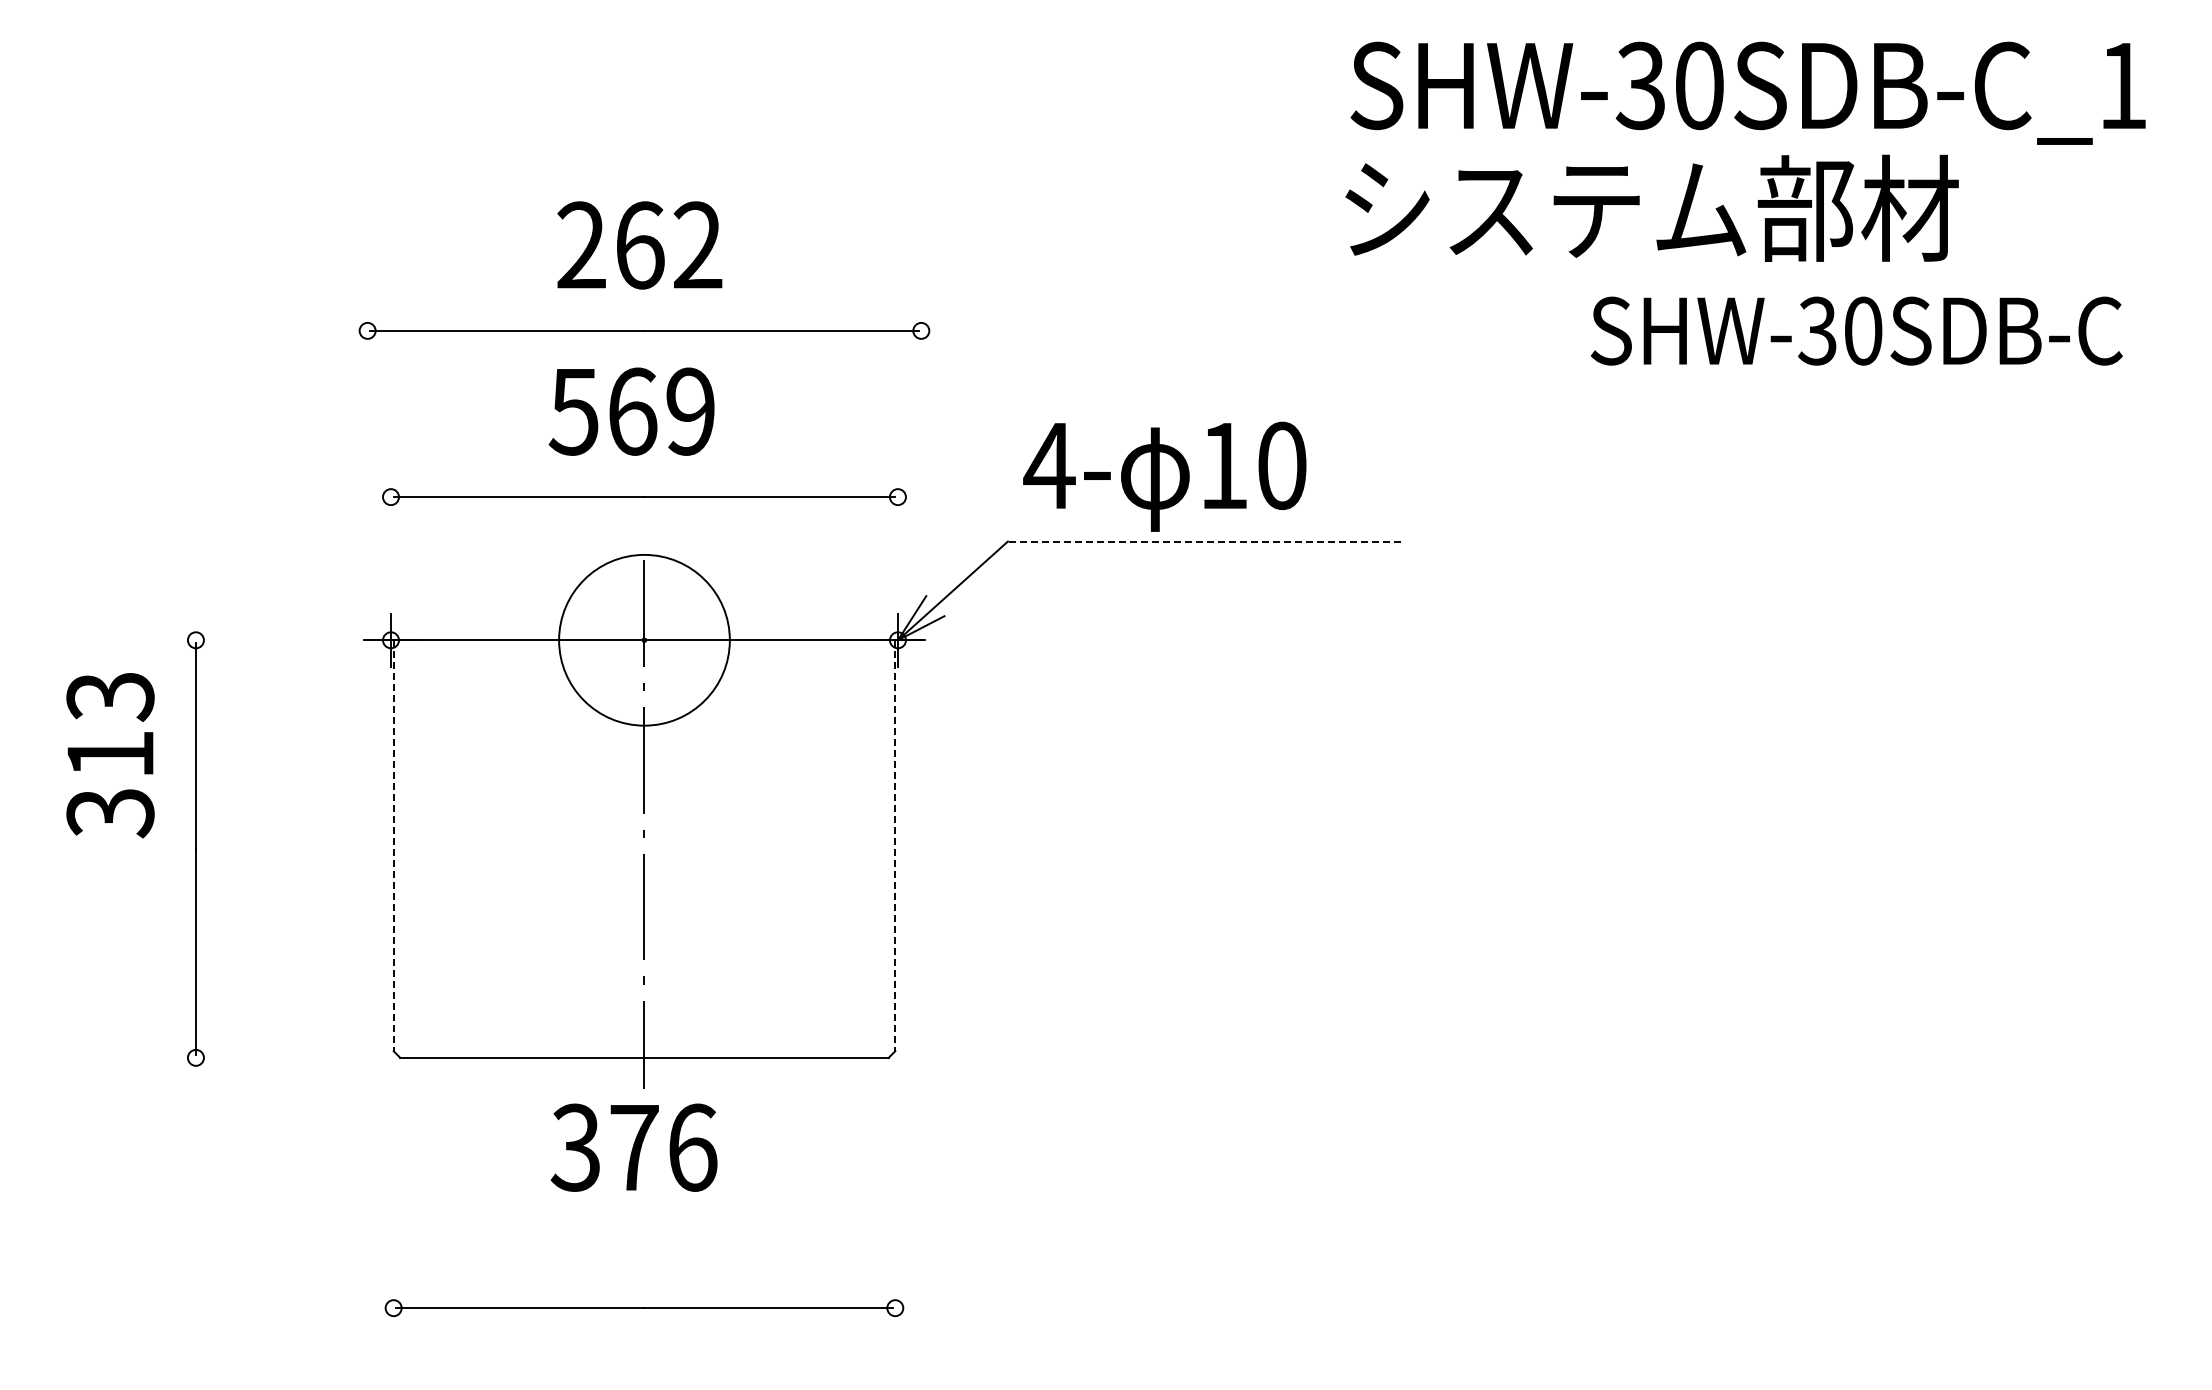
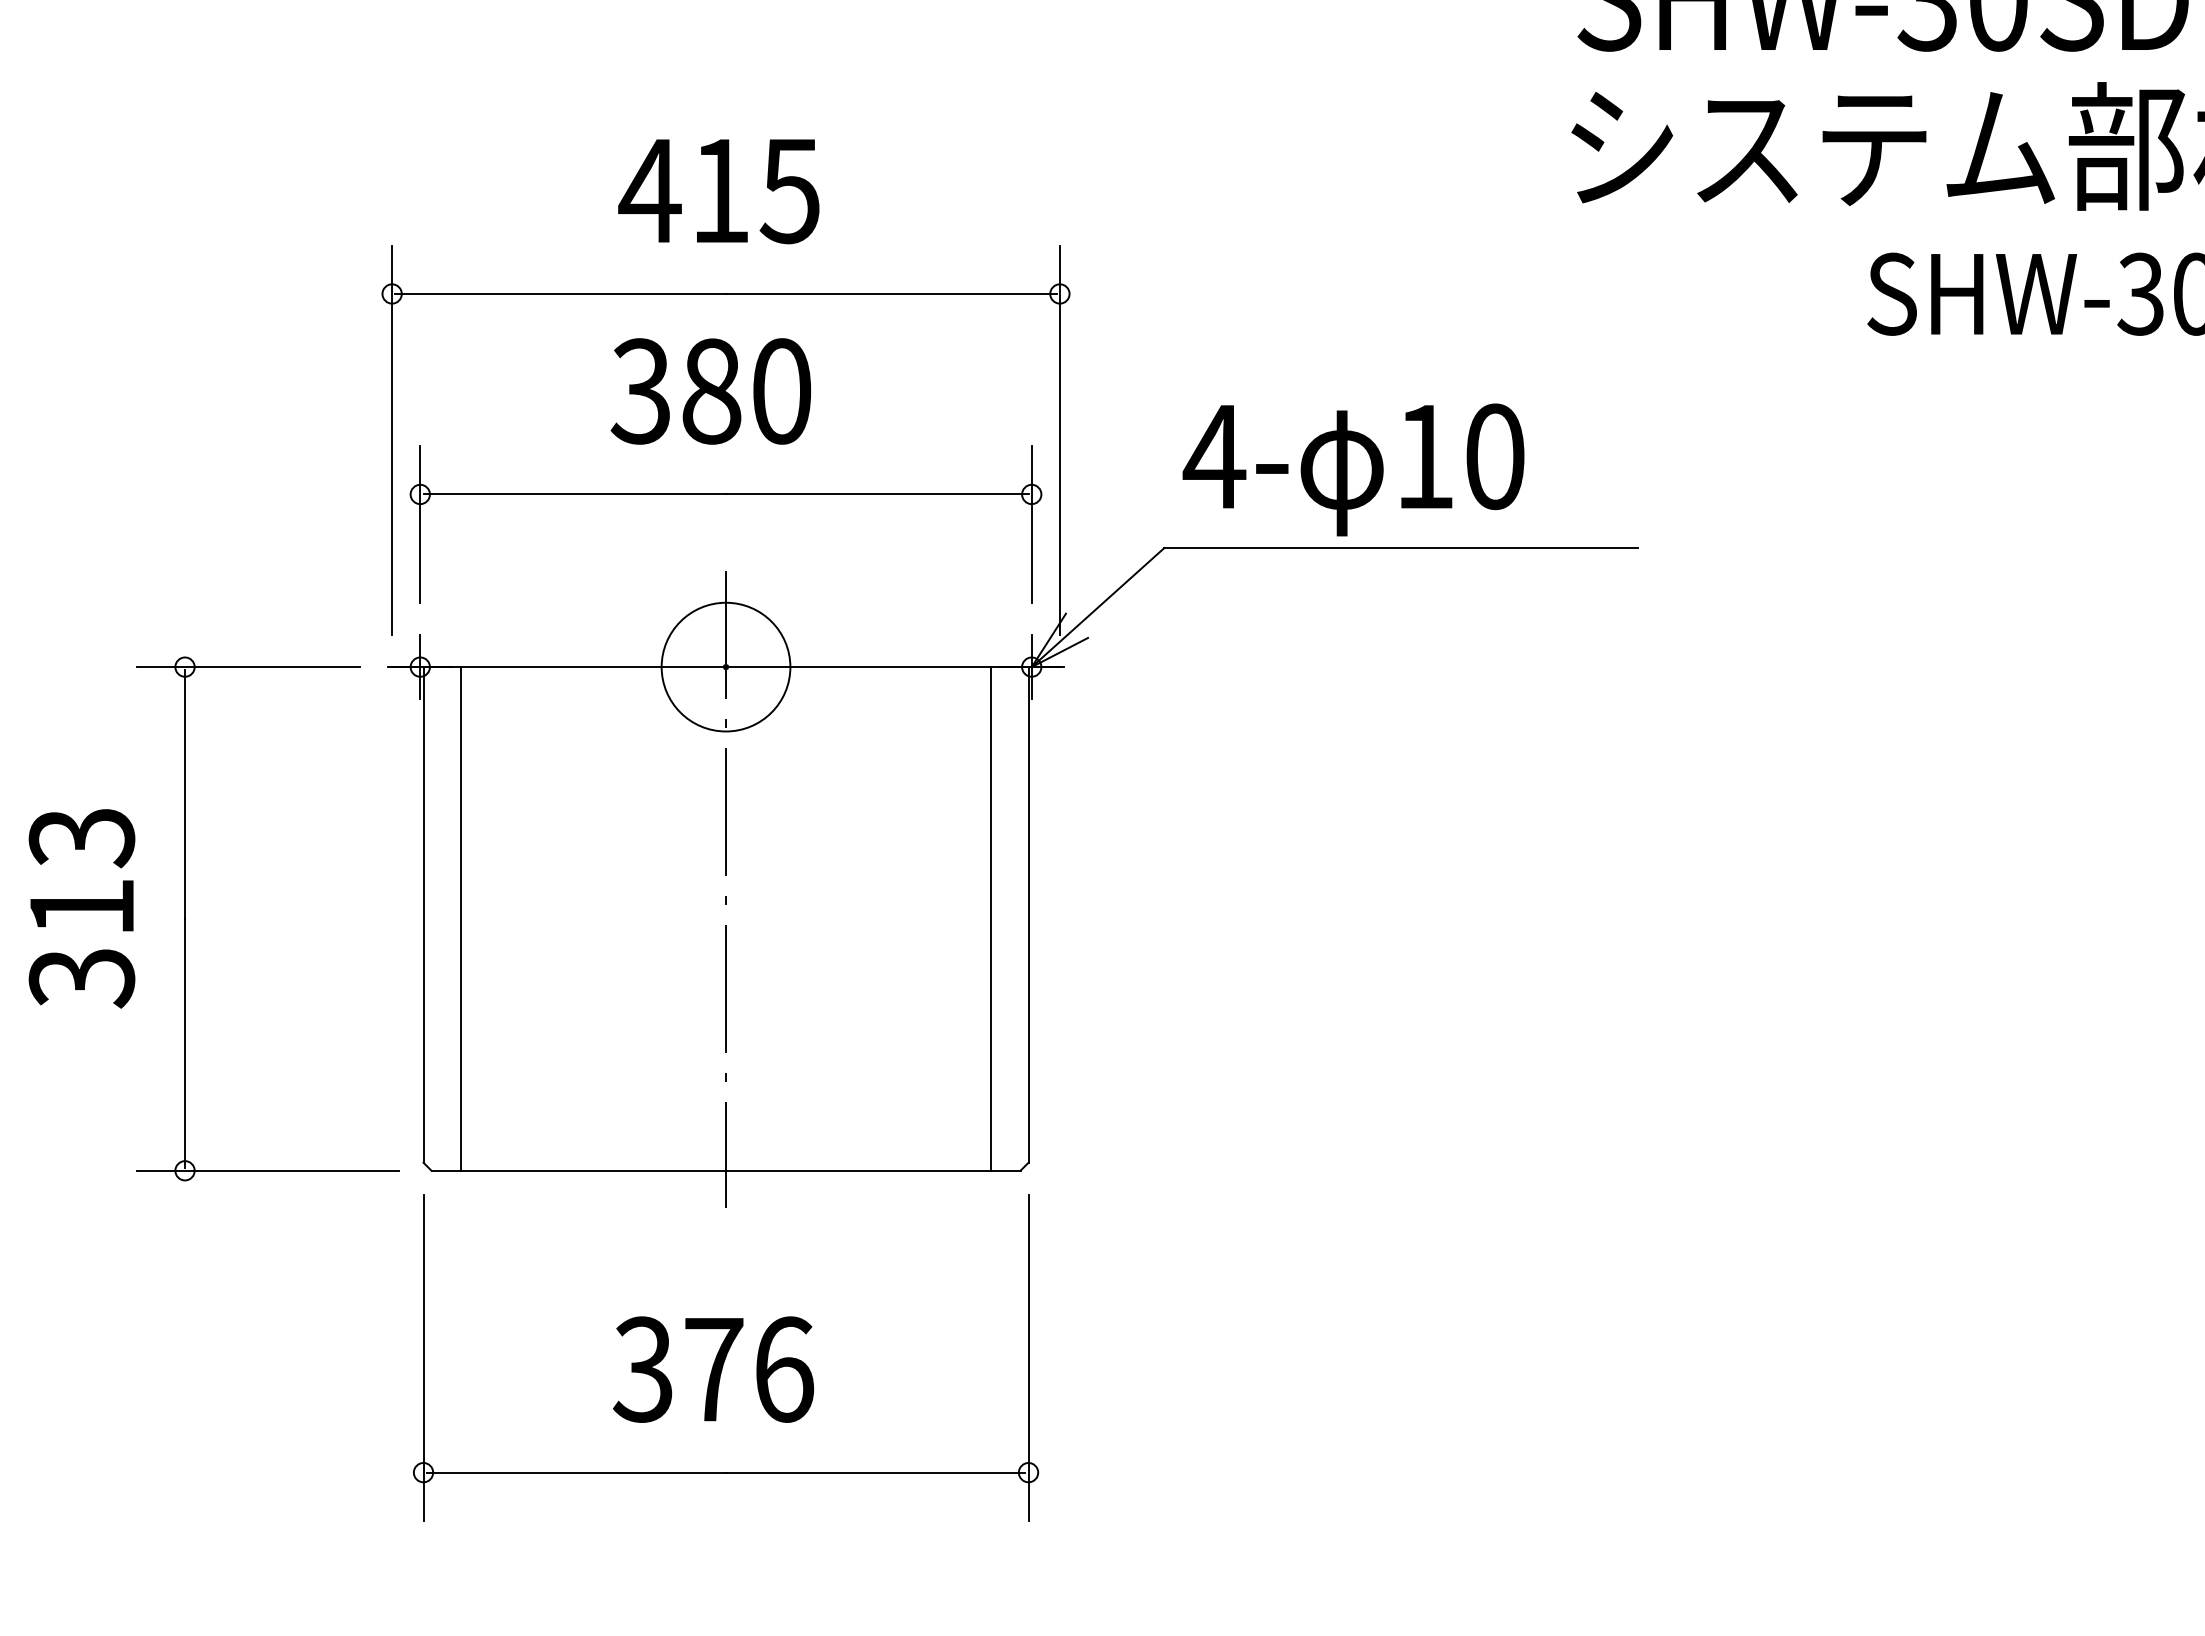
text: (638, 245) -> (718, 190), 262 -> 415
text: (631, 411) -> (710, 391), 569 -> 380
line: (367, 451) -> (391, 439), added
line: (921, 451) -> (1060, 439), added
line: (391, 521) -> (420, 523), added
line: (897, 521) -> (1031, 523), added
line: (1203, 541) -> (1400, 547), dashed -> solid
circle: (644, 639) -> (726, 666), size x0.62
line: (247, 640) -> (247, 667), added
text: (110, 755) -> (81, 908), moved
line: (393, 846) -> (423, 915), dashed -> solid
line: (895, 846) -> (1028, 915), dashed -> solid
line: (425, 848) -> (461, 918), added
line: (863, 848) -> (990, 918), added
line: (264, 1057) -> (267, 1170), added
text: (633, 1147) -> (712, 1369), moved
line: (393, 1212) -> (423, 1357), added
line: (895, 1212) -> (1028, 1357), added

